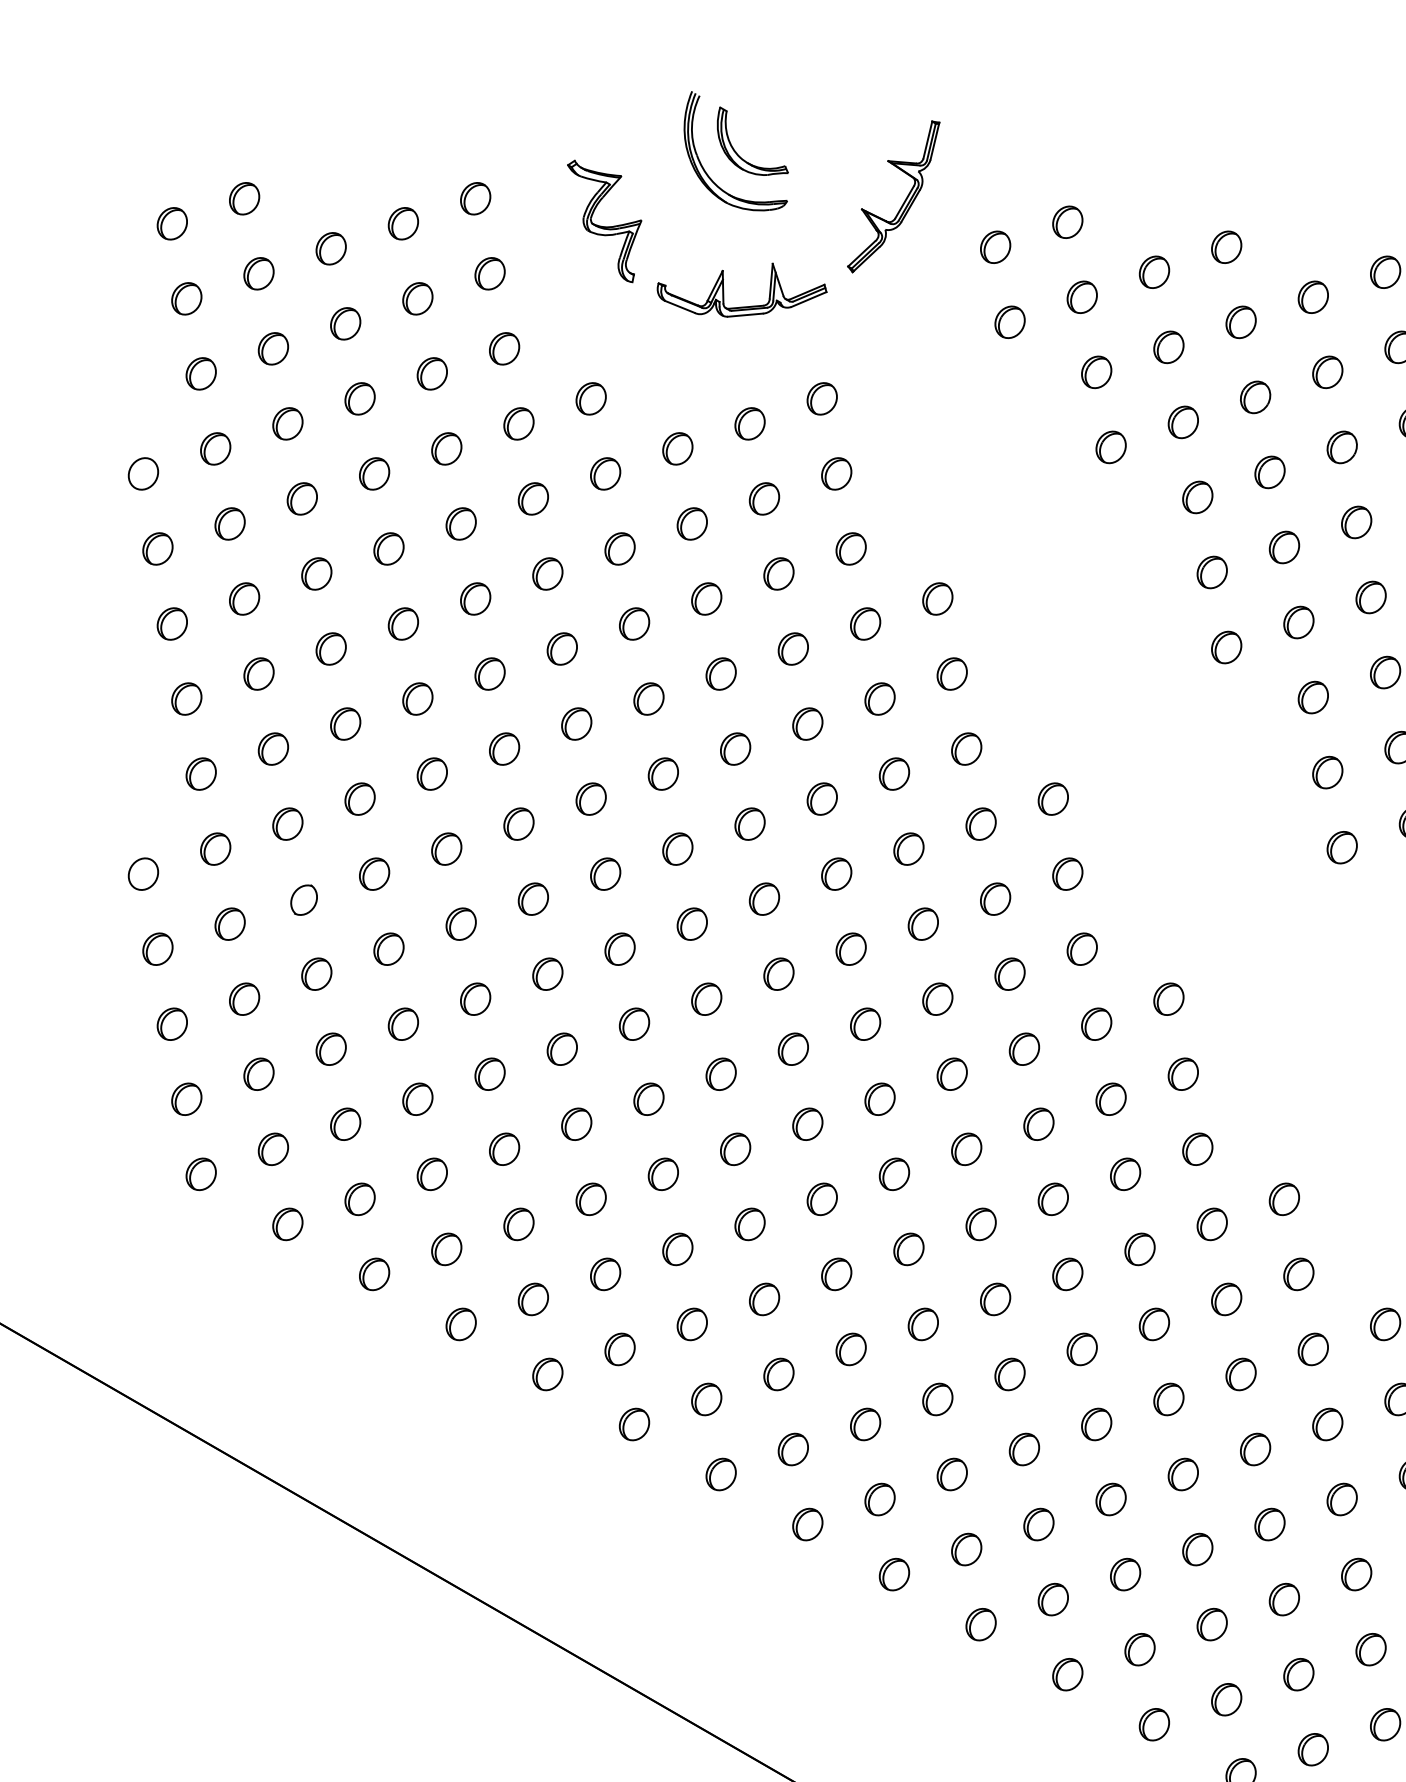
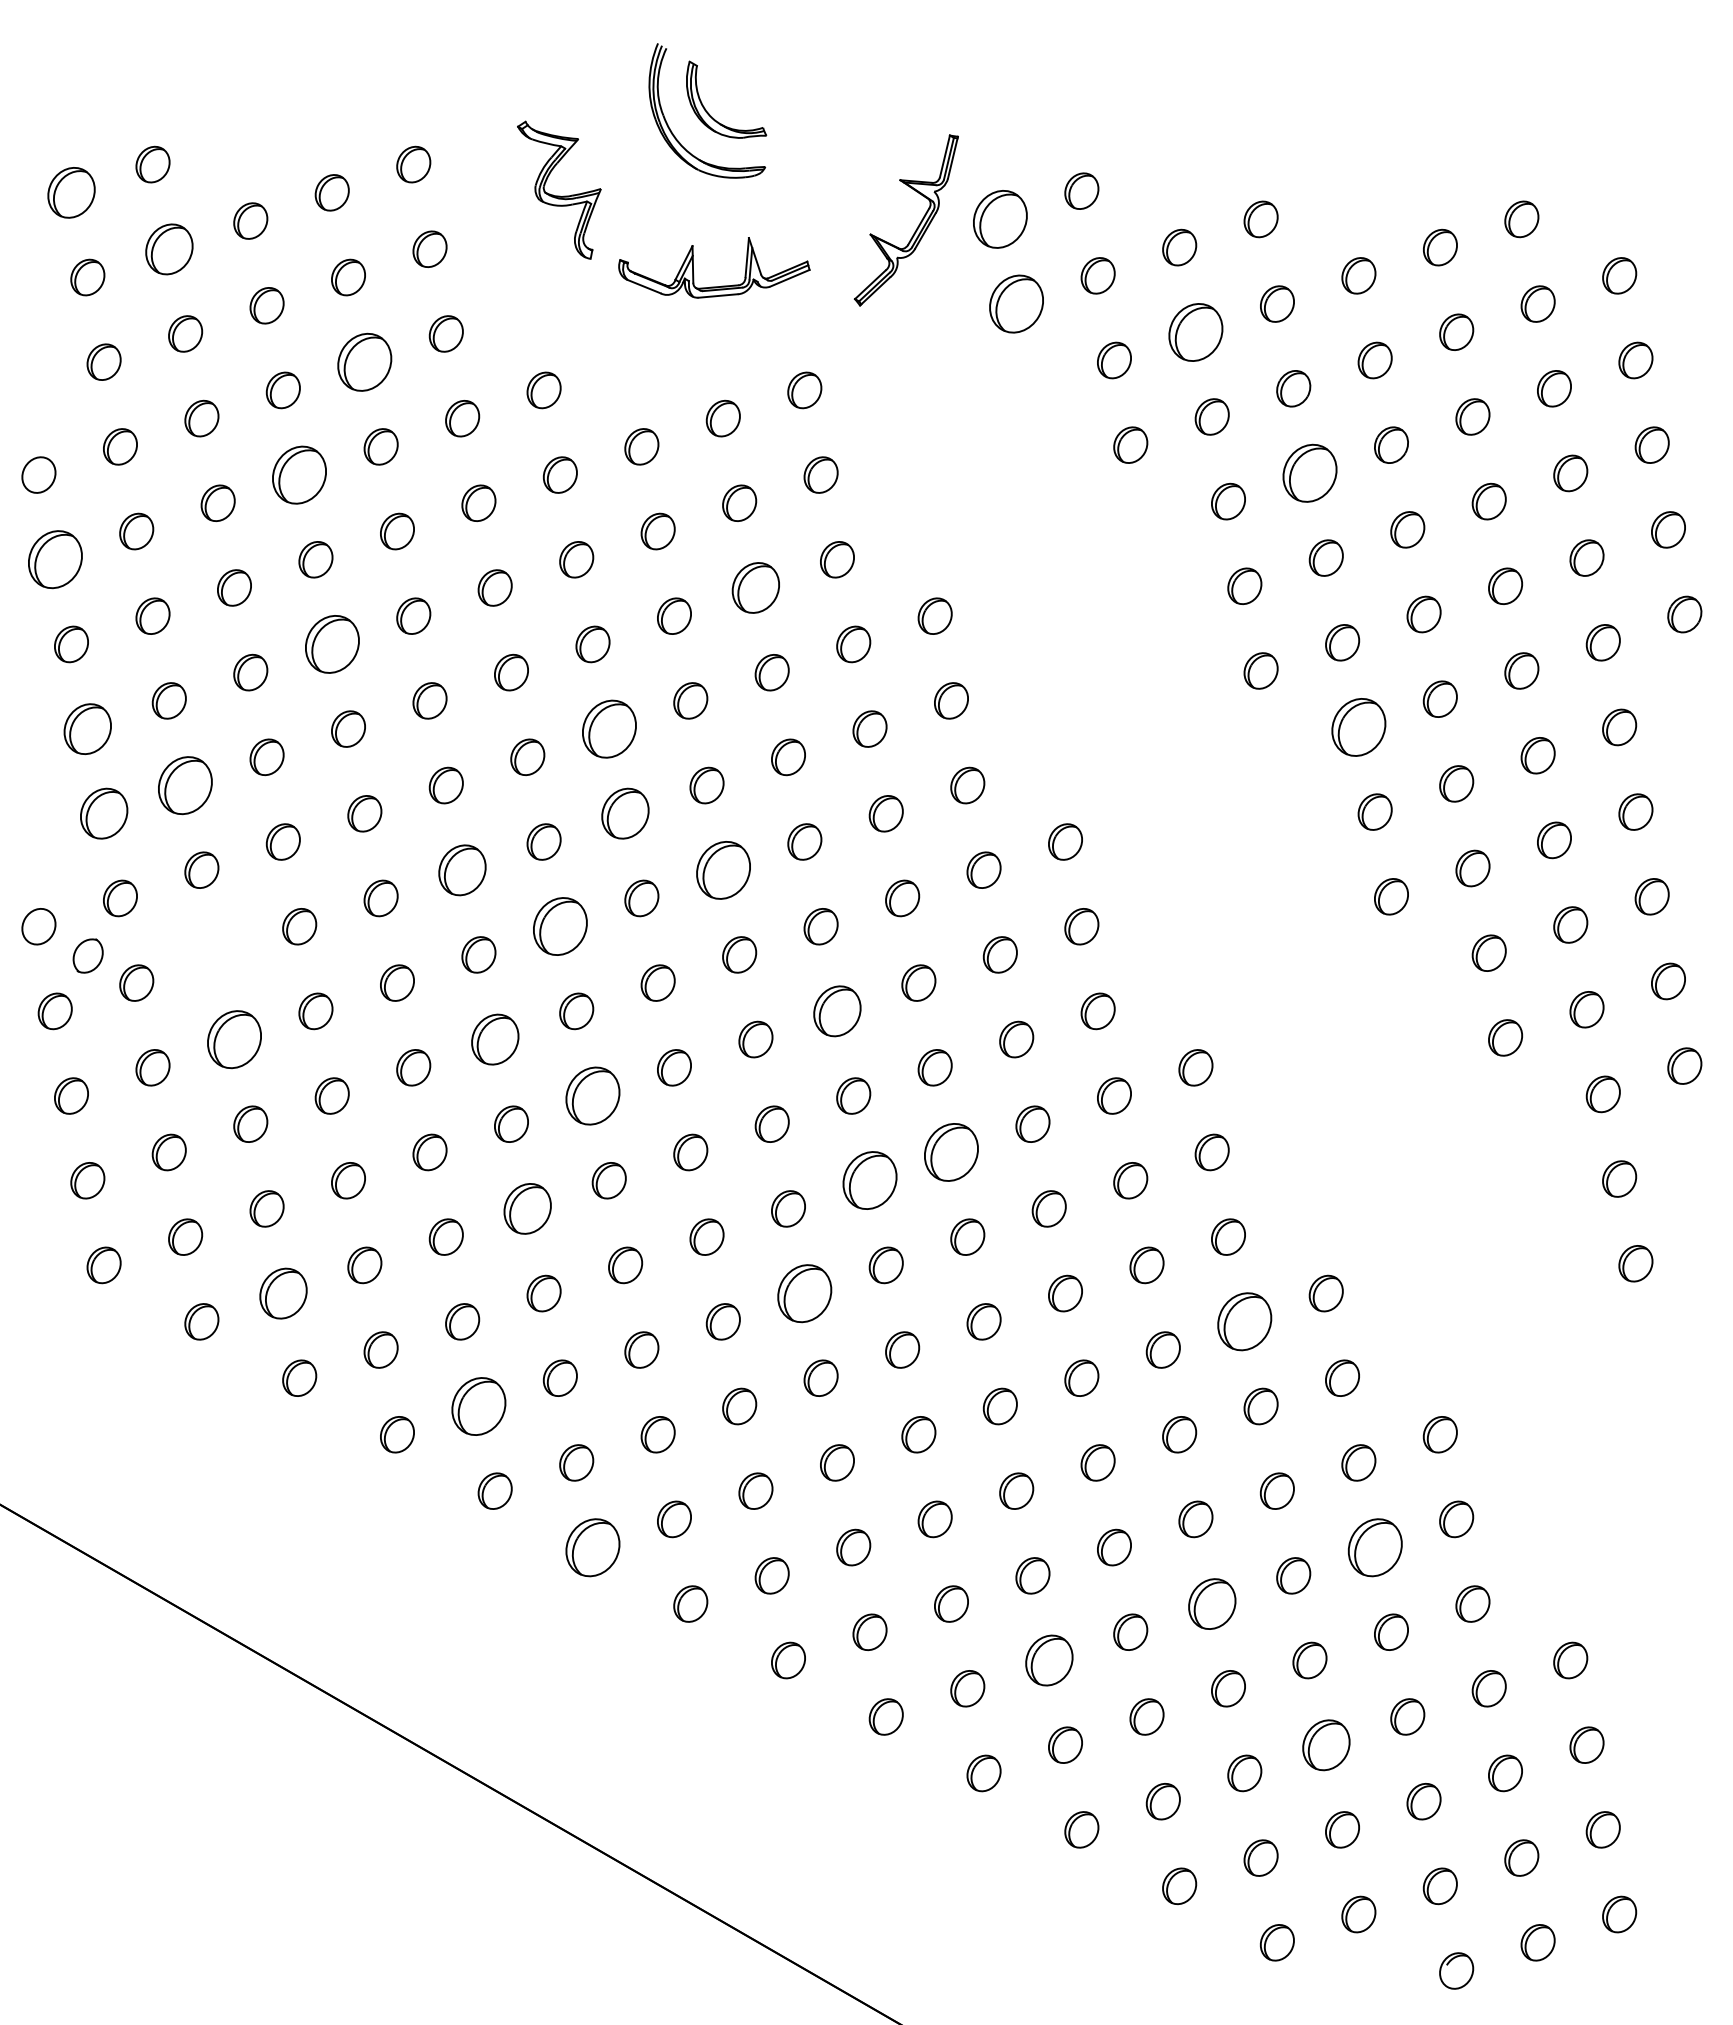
part: (903, 202) -> (917, 226), moved
part: (172, 223) -> (71, 192), size x1.4
part: (995, 247) -> (1000, 219), size x1.6
part: (258, 273) -> (168, 248), size x1.4
part: (1009, 321) -> (1016, 303), size x1.6
part: (1168, 346) -> (1195, 331), size x1.6
part: (432, 373) -> (364, 361), size x1.6
part: (1269, 472) -> (1309, 473), size x1.6
part: (374, 473) -> (299, 474), size x1.6
part: (157, 548) -> (54, 559), size x1.6
part: (778, 573) -> (755, 587), size x1.4
part: (402, 624) -> (331, 644), size x1.6
part: (1312, 697) -> (1358, 727), size x1.6
part: (186, 698) -> (87, 728), size x1.4
part: (648, 698) -> (608, 728), size x1.6
part: (273, 749) -> (185, 785), size x1.6
part: (200, 773) -> (103, 813), size x1.4
part: (663, 773) -> (625, 813), size x1.4
part: (518, 823) -> (462, 869), size x1.4
part: (749, 823) -> (722, 869), size x1.6
part: (605, 874) -> (560, 926), size x1.6
part: (303, 899) -> (87, 955), moved
part: (851, 949) -> (837, 1011), size x1.4
part: (316, 974) -> (234, 1039), size x1.6
part: (547, 974) -> (494, 1039), size x1.4
part: (634, 1023) -> (592, 1095), size x1.6
part: (952, 1074) -> (951, 1152), size x1.6
part: (879, 1099) -> (869, 1180), size x1.6
part: (576, 1123) -> (527, 1208), size x1.4
part: (359, 1199) -> (282, 1293), size x1.4
part: (821, 1199) -> (804, 1293), size x1.6
part: (1211, 1224) -> (1244, 1321), size x1.6
part: (533, 1299) -> (478, 1406), size x1.6
part: (634, 1424) -> (592, 1547), size x1.6
part: (1327, 1424) -> (1374, 1547), size x1.6
part: (1182, 1474) -> (1211, 1603), size x1.4
part: (1038, 1524) -> (1048, 1660), size x1.4
part: (1283, 1598) -> (1325, 1744), size x1.4

